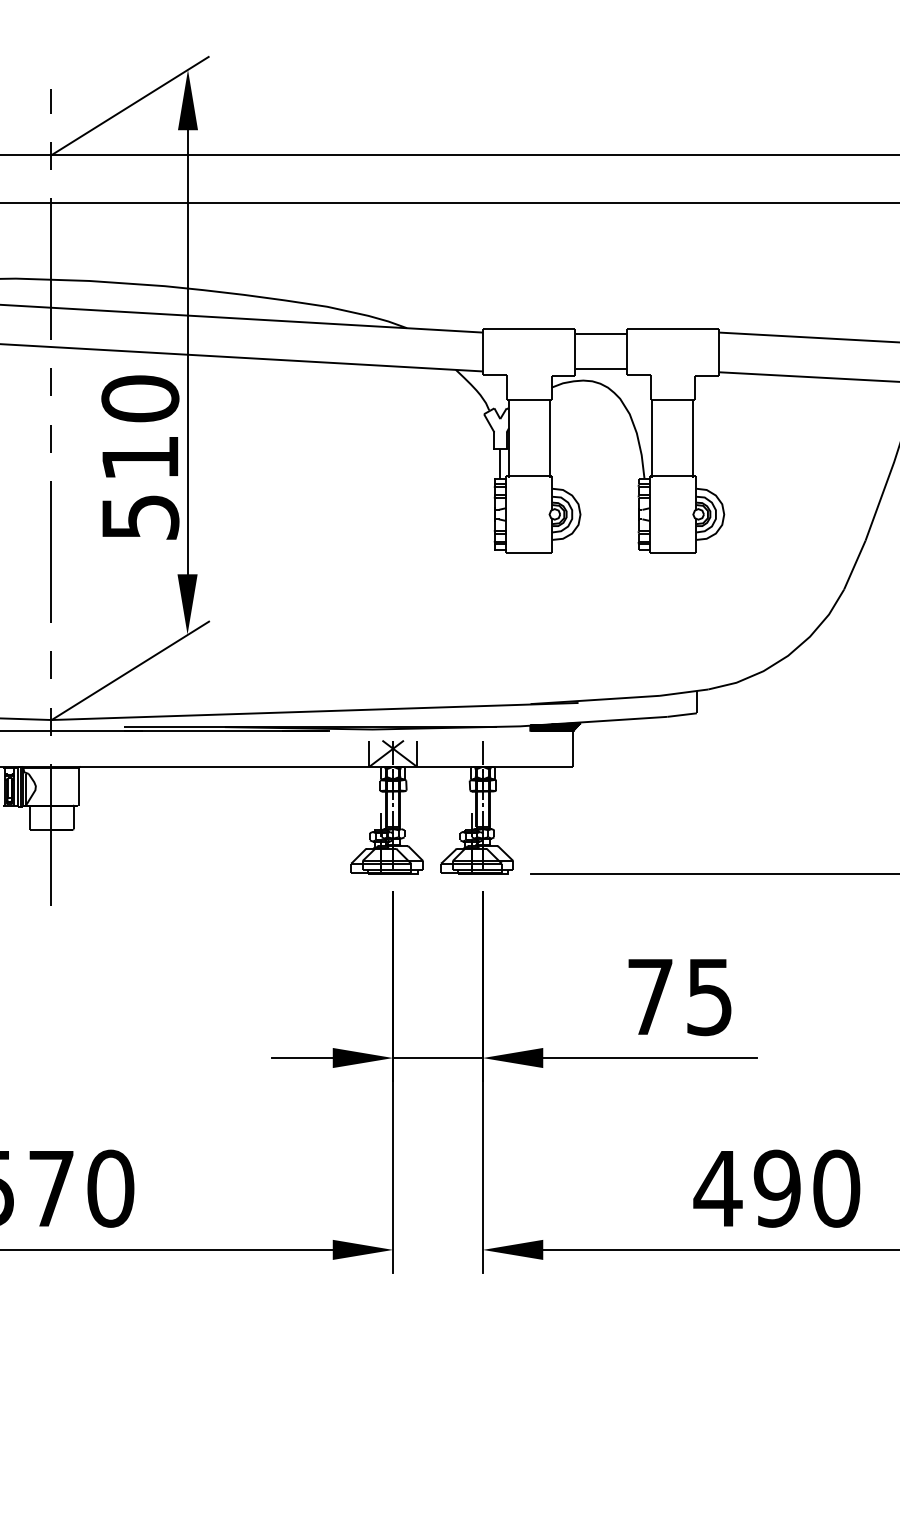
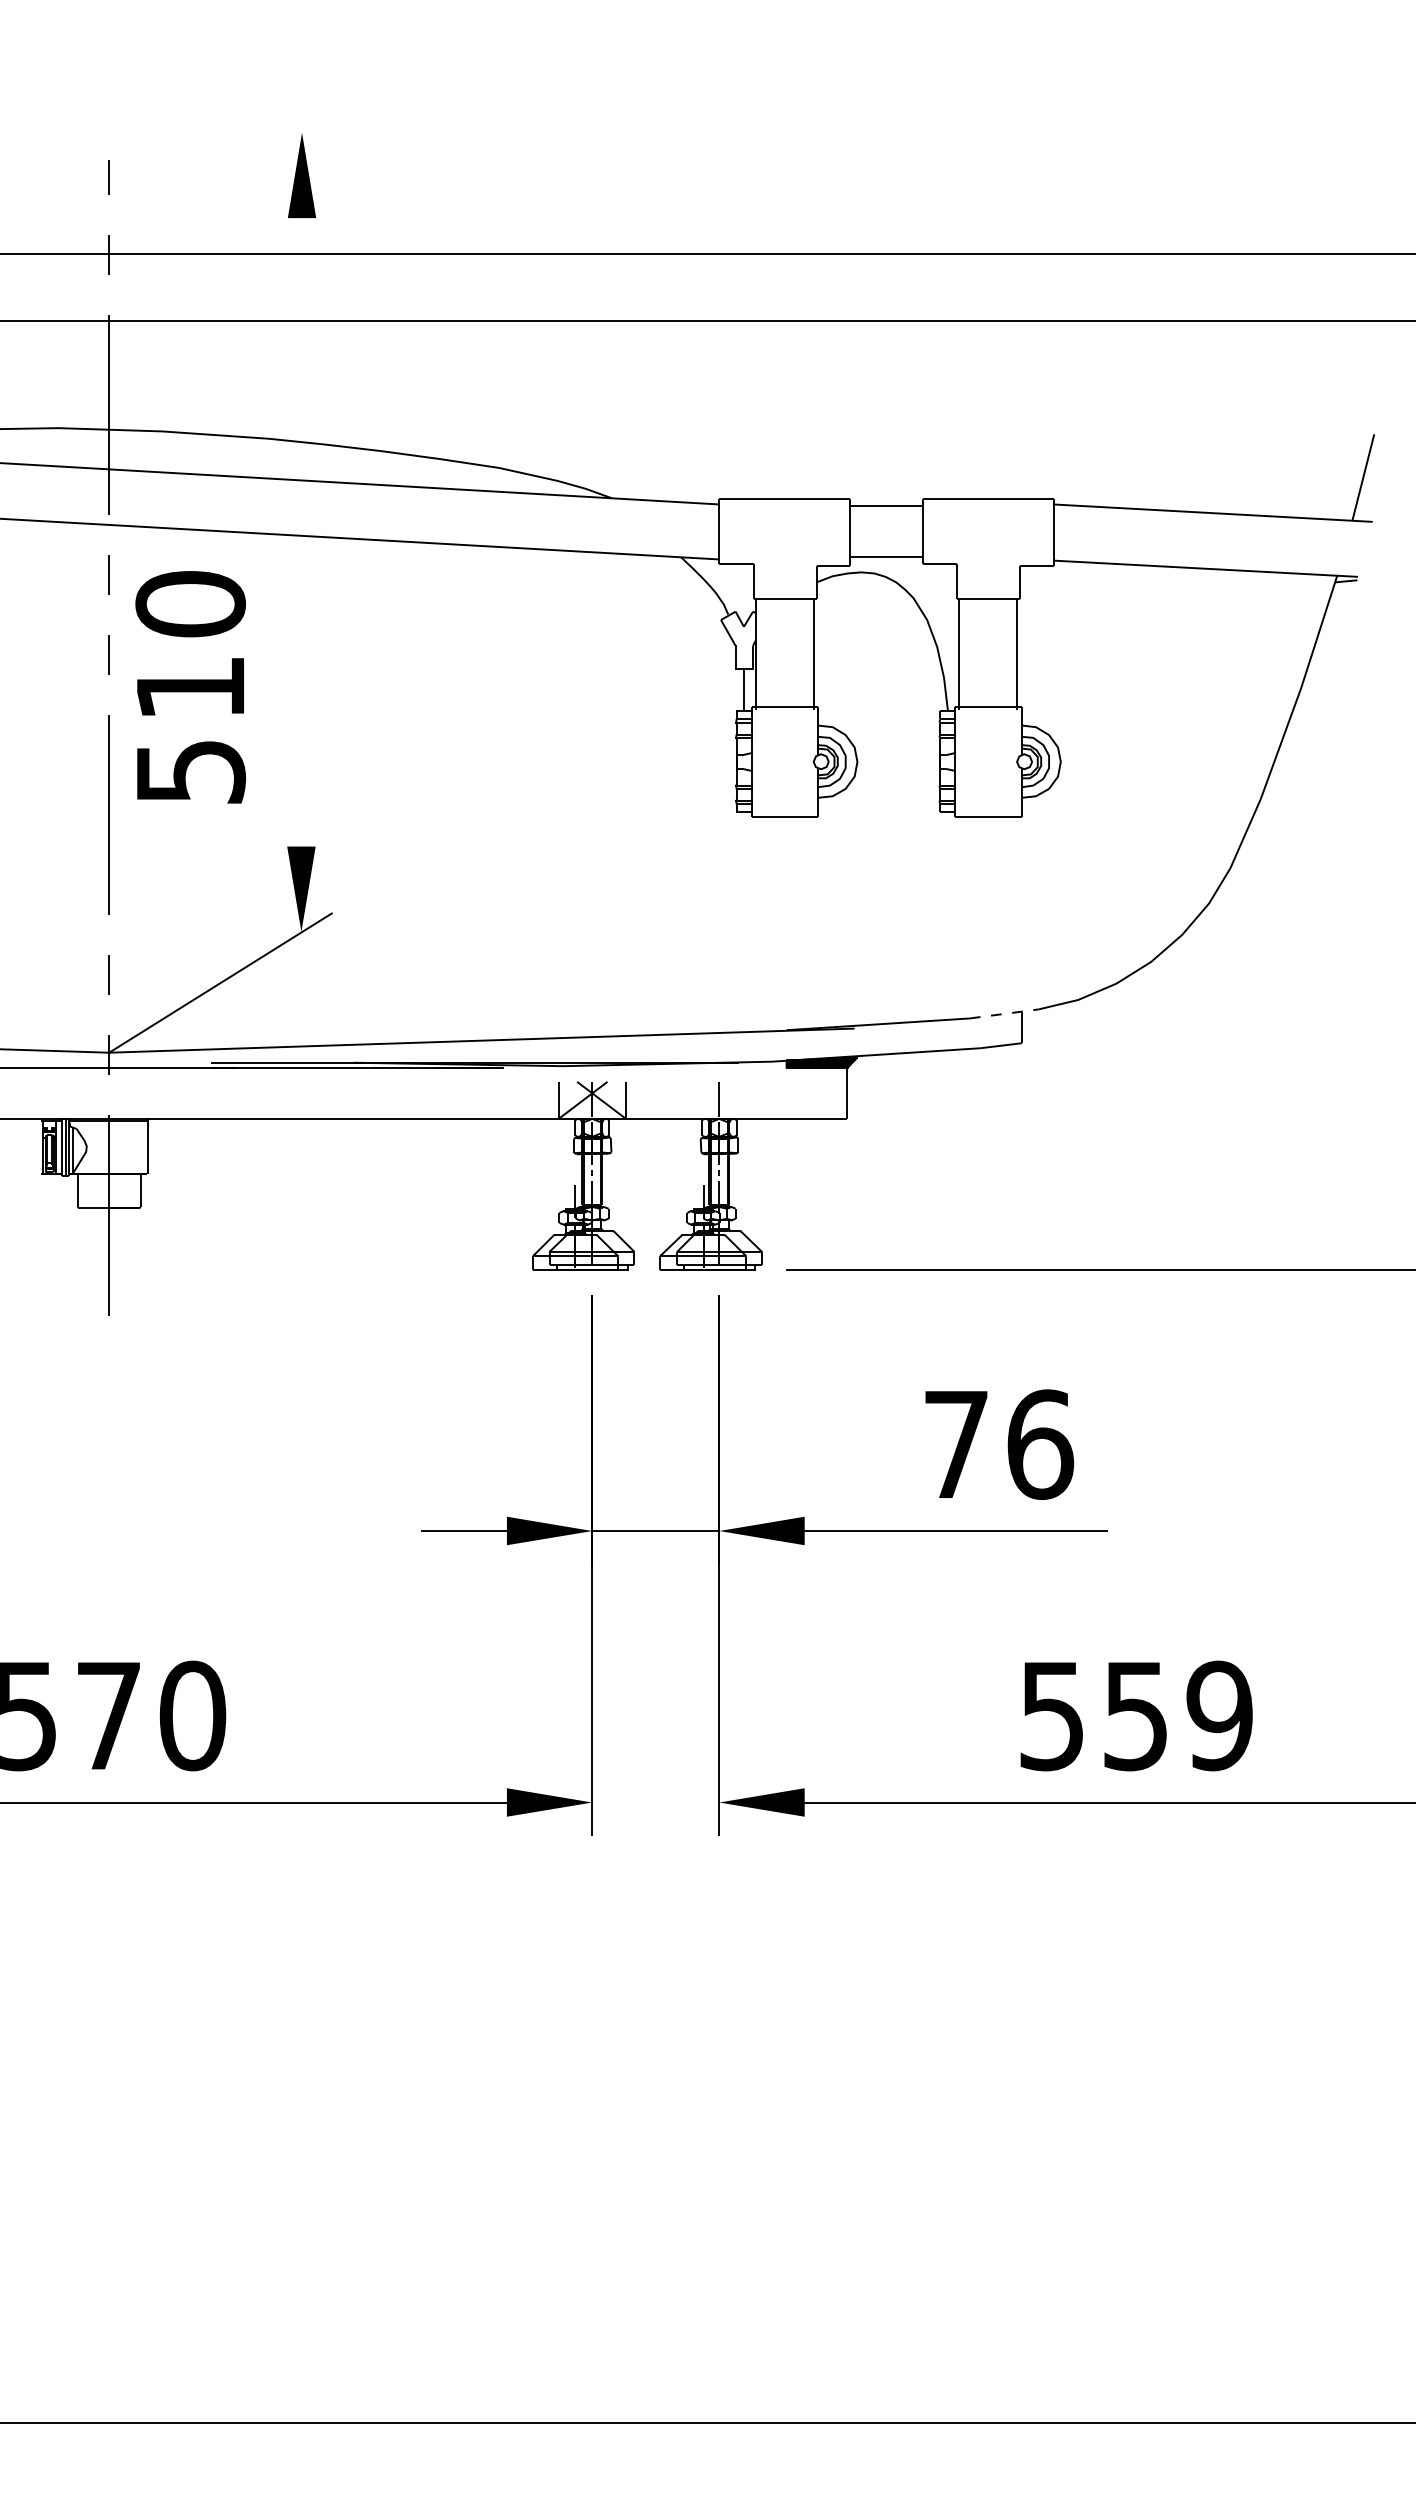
line: (129, 105) -> (219, 183), removed
line: (188, 353) -> (302, 533), removed
text: (140, 457) -> (190, 687), moved
line: (684, 692) -> (1004, 1013), solid -> dashed
text: (709, 996) -> (1040, 1444), 75 -> 76
text: (777, 1188) -> (1135, 1715), 490 -> 559

